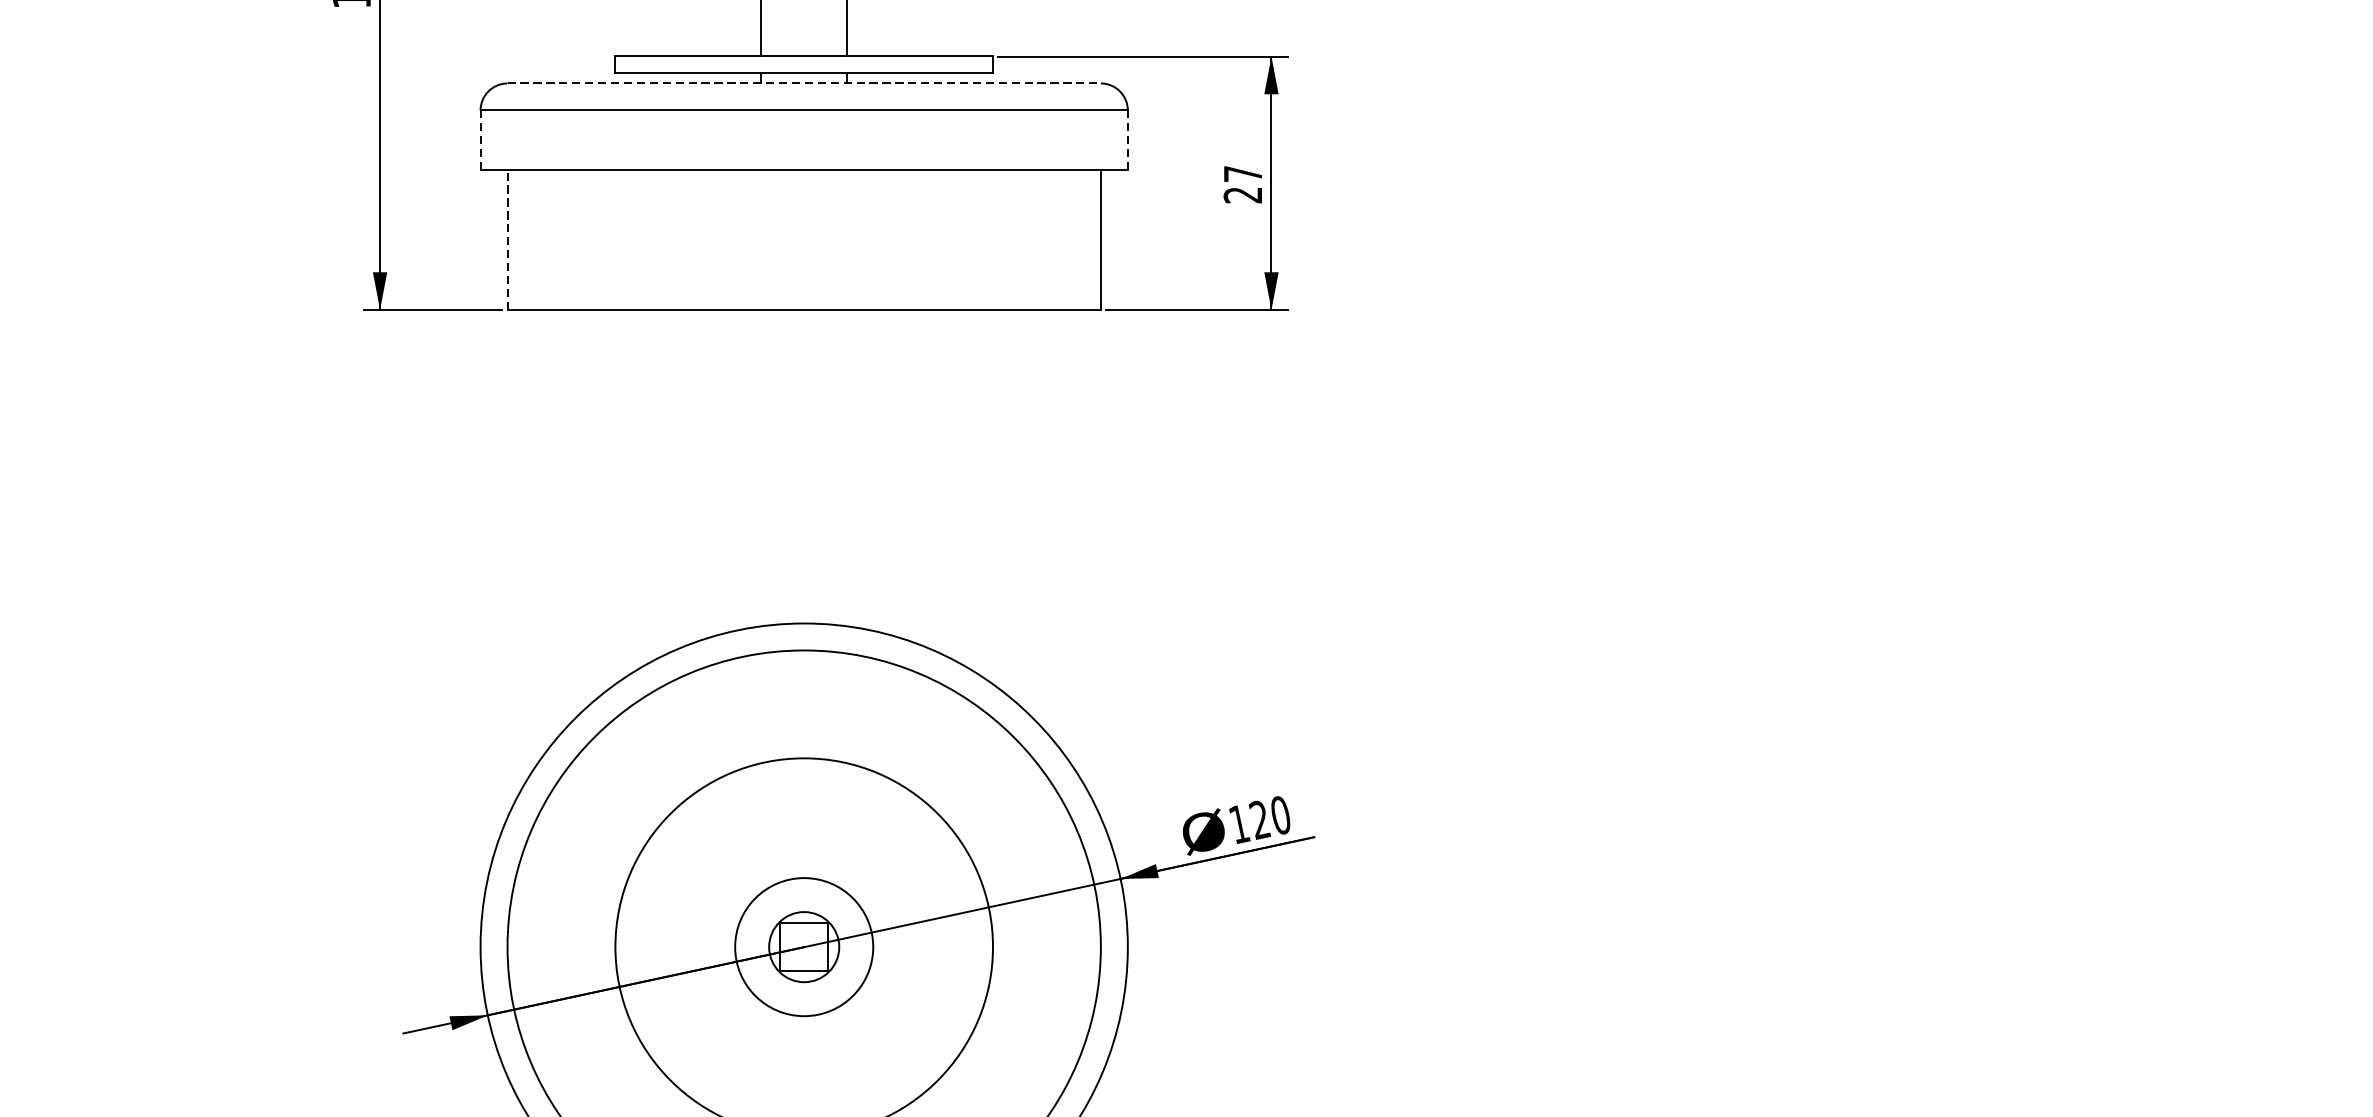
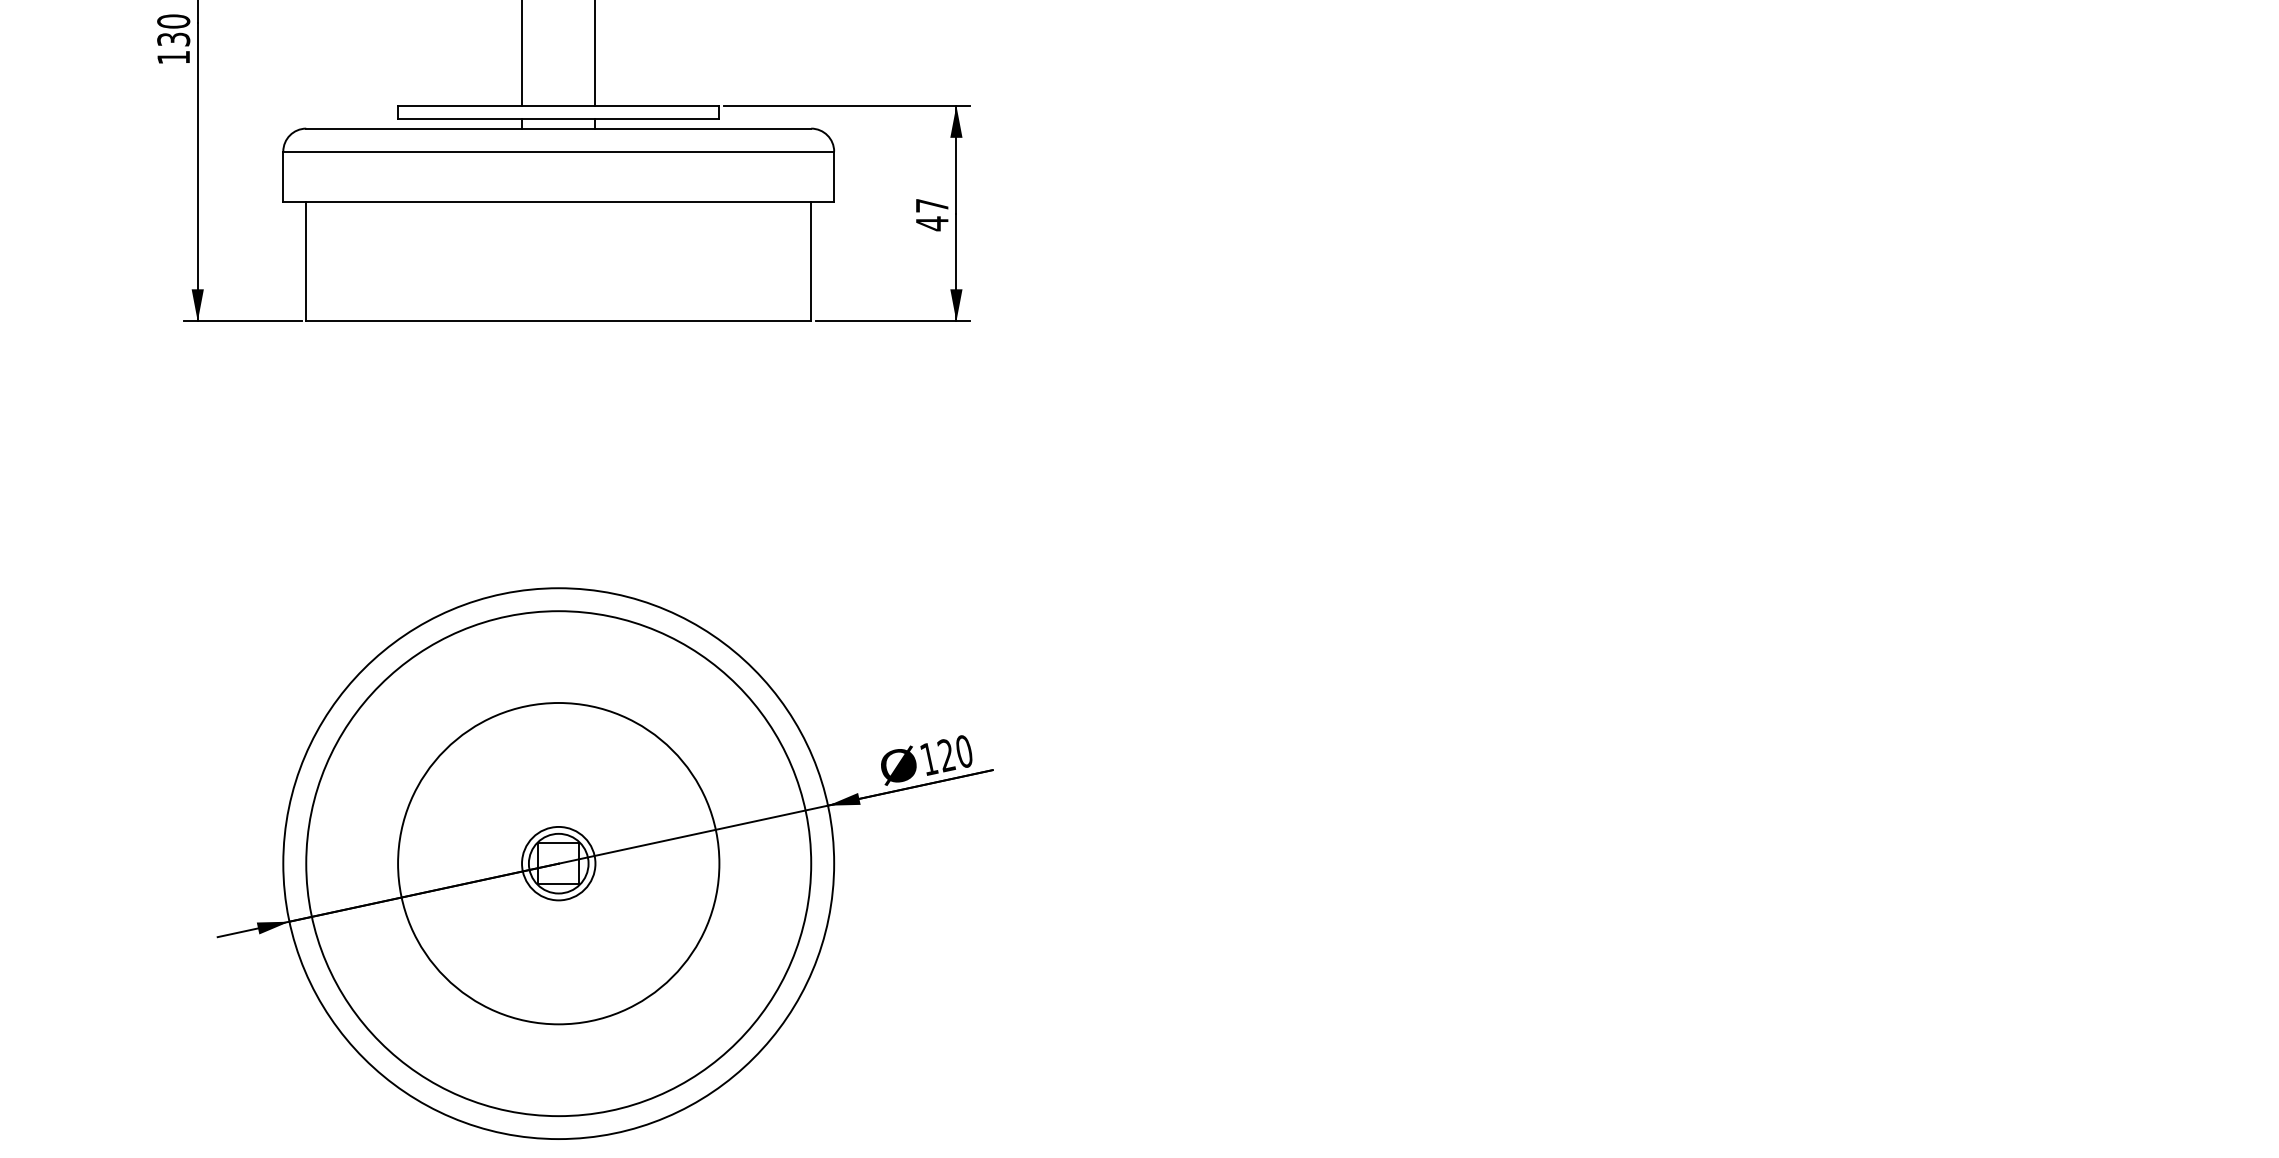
line: (805, 83) -> (559, 128), dashed -> solid
line: (480, 139) -> (283, 176), dashed -> solid
line: (1128, 139) -> (834, 176), dashed -> solid
text: (1242, 194) -> (931, 223), 27 -> 47
line: (507, 239) -> (306, 261), dashed -> solid
circle: (803, 946) -> (558, 863), size x0.62

